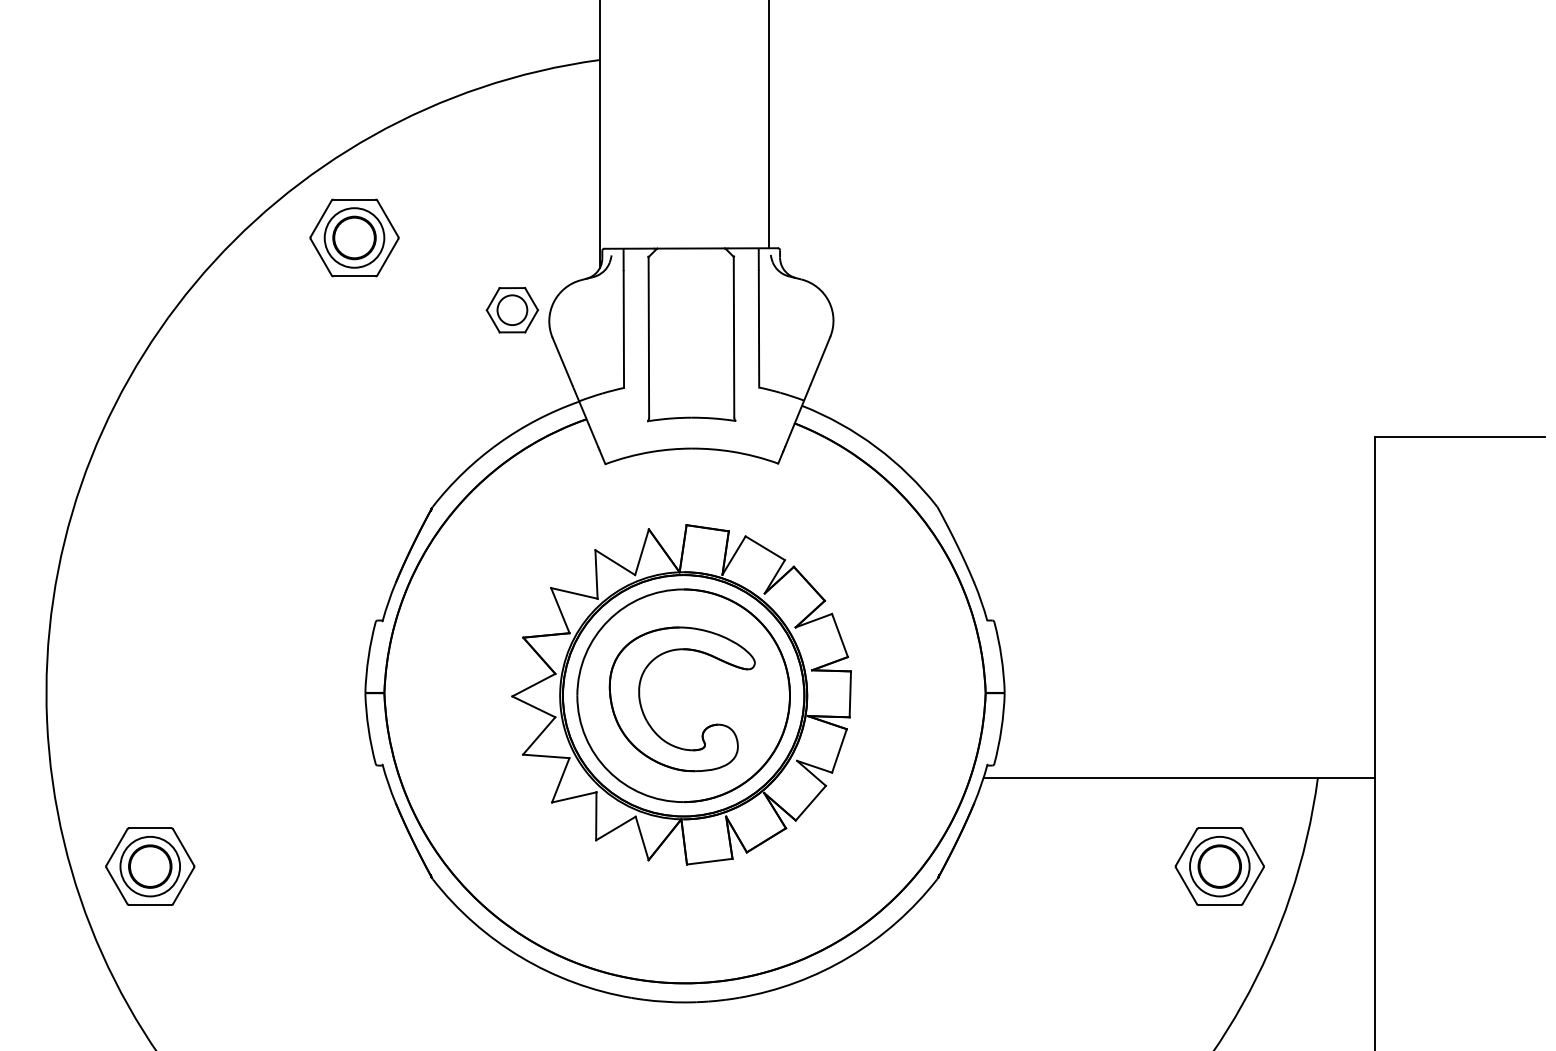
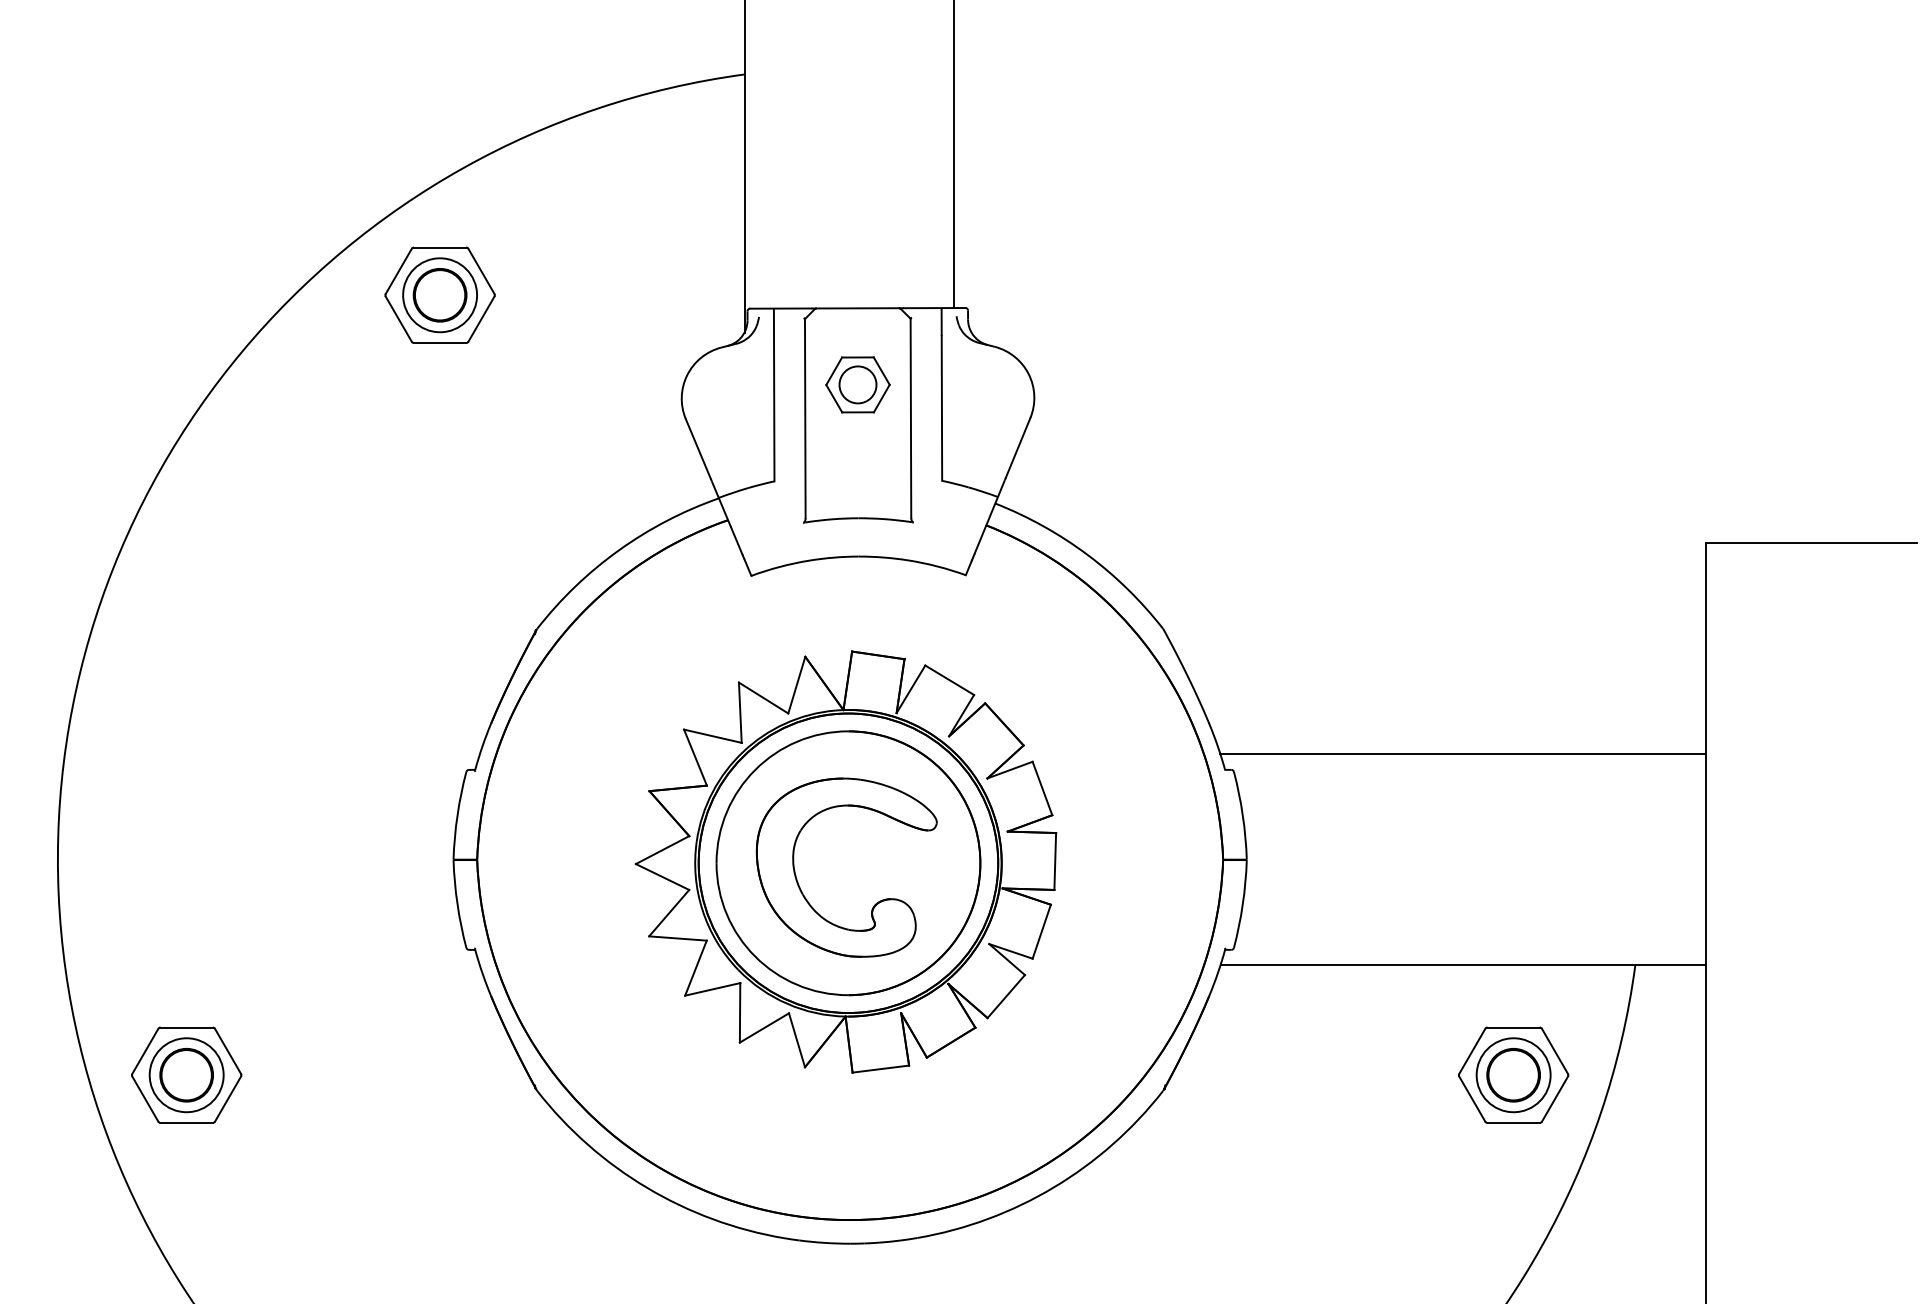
part: (512, 309) -> (857, 384), moved
line: (1178, 608) -> (1462, 754), added

